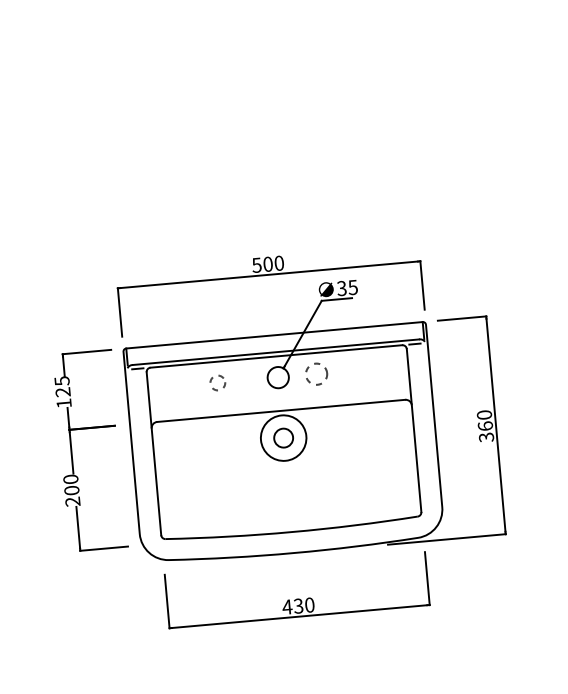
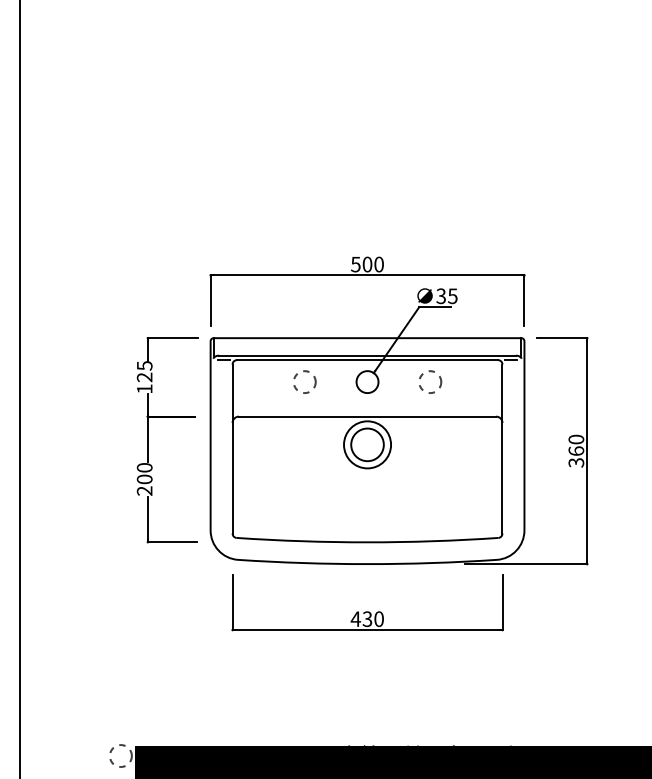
circle: (316, 373) -> (430, 381), moved
circle: (217, 382) -> (304, 381), size x1.43
circle: (283, 437) -> (367, 444), size x1.67

